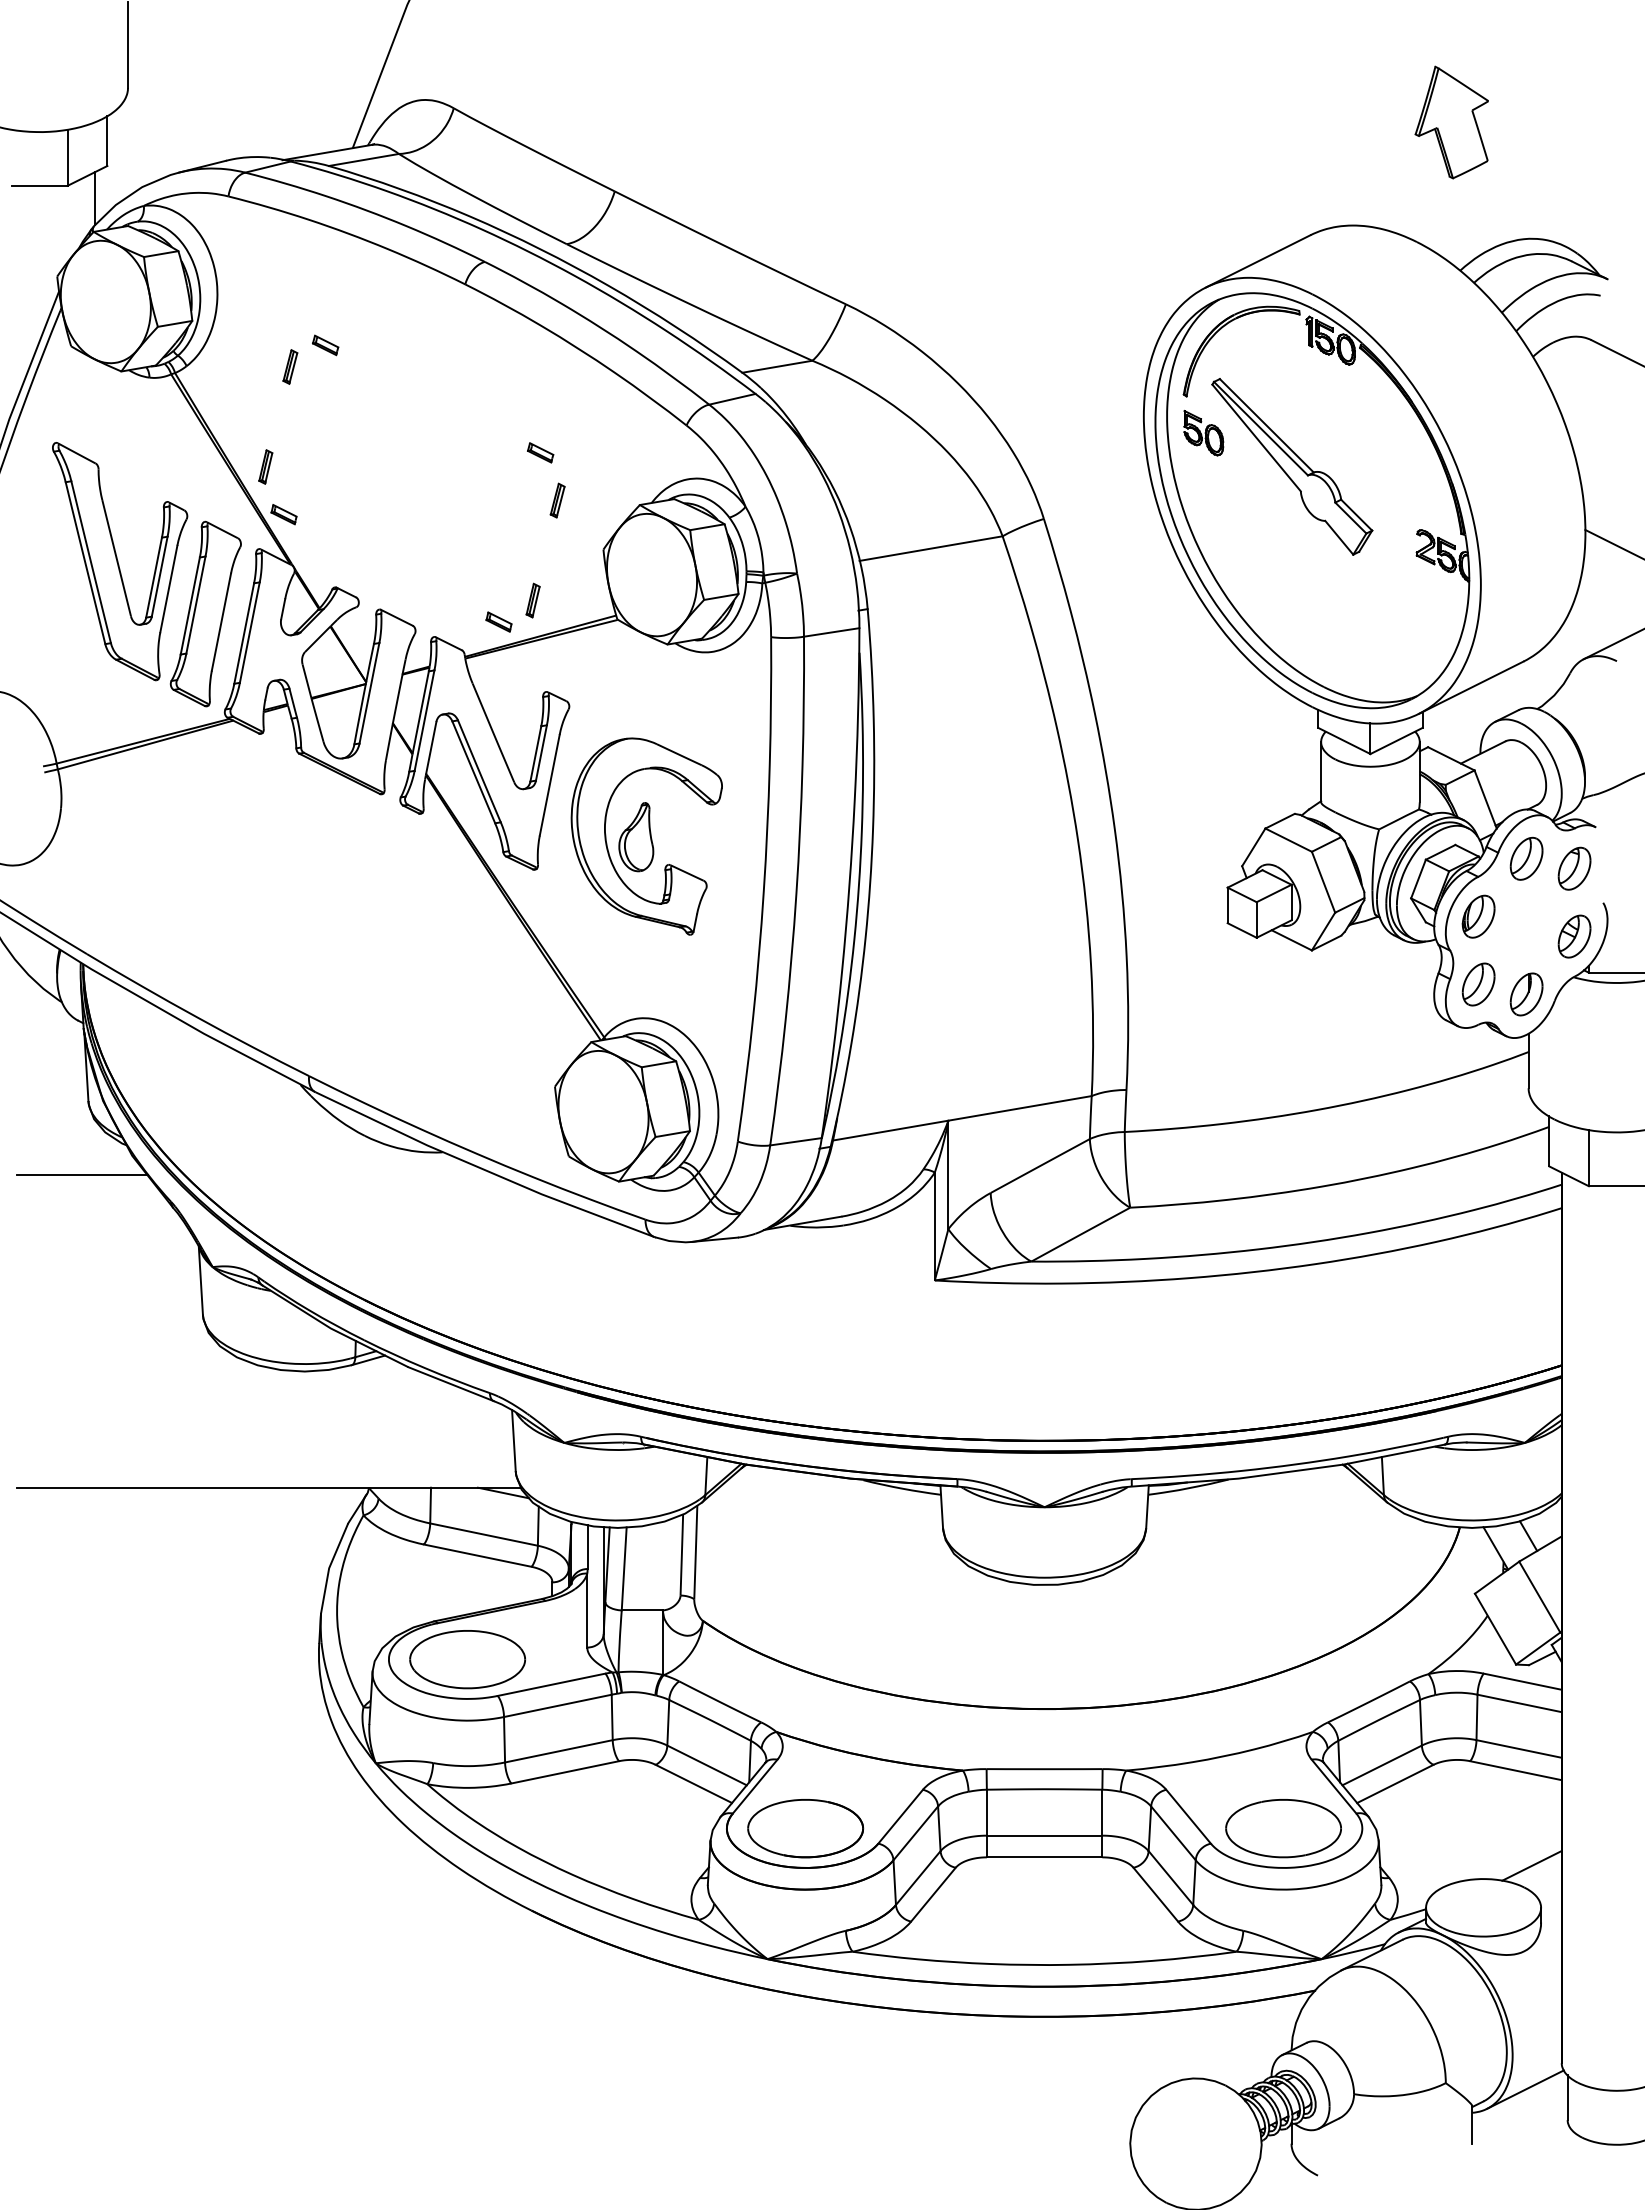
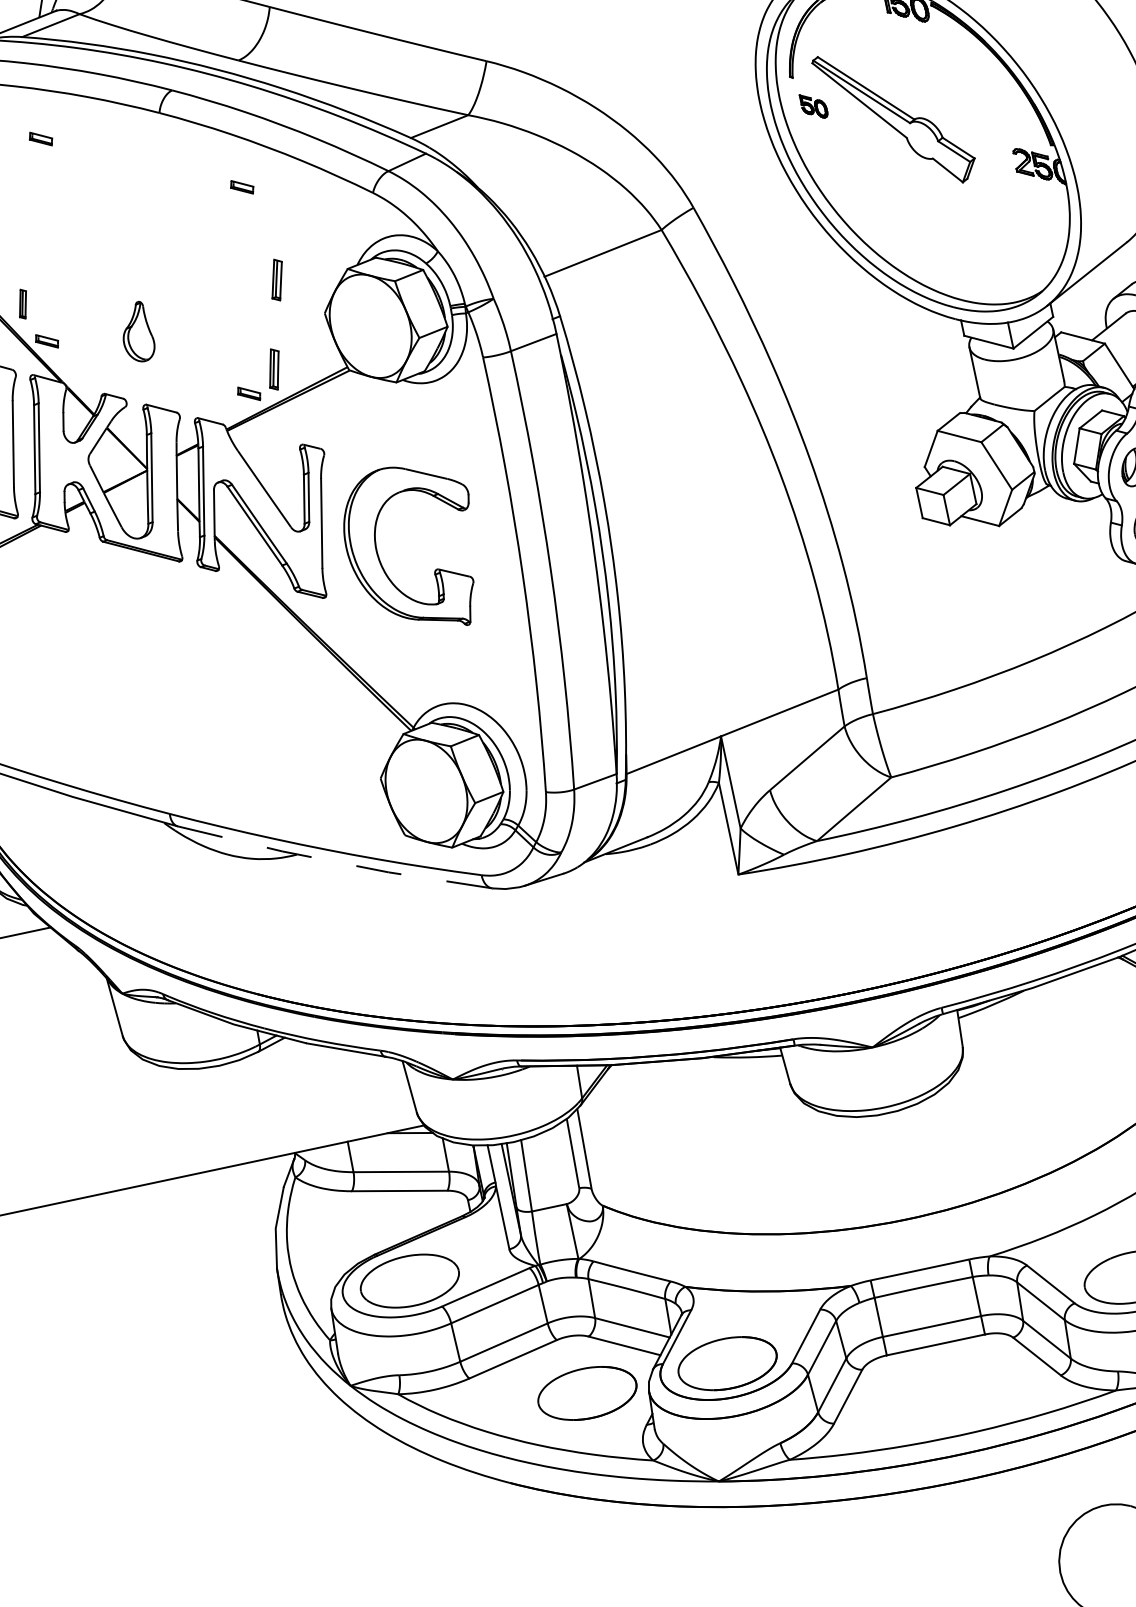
part: (325, 345) -> (40, 139), moved
part: (290, 366) -> (25, 214), removed
part: (1203, 433) -> (813, 106), size x0.7
part: (540, 452) -> (242, 187), moved
part: (557, 500) -> (276, 279), size x1.4
part: (532, 600) -> (273, 369), size x1.4
part: (636, 837) -> (137, 332), moved
line: (483, 1169) -> (334, 861), solid -> dashed
part: (640, 1828) -> (587, 1393), added

